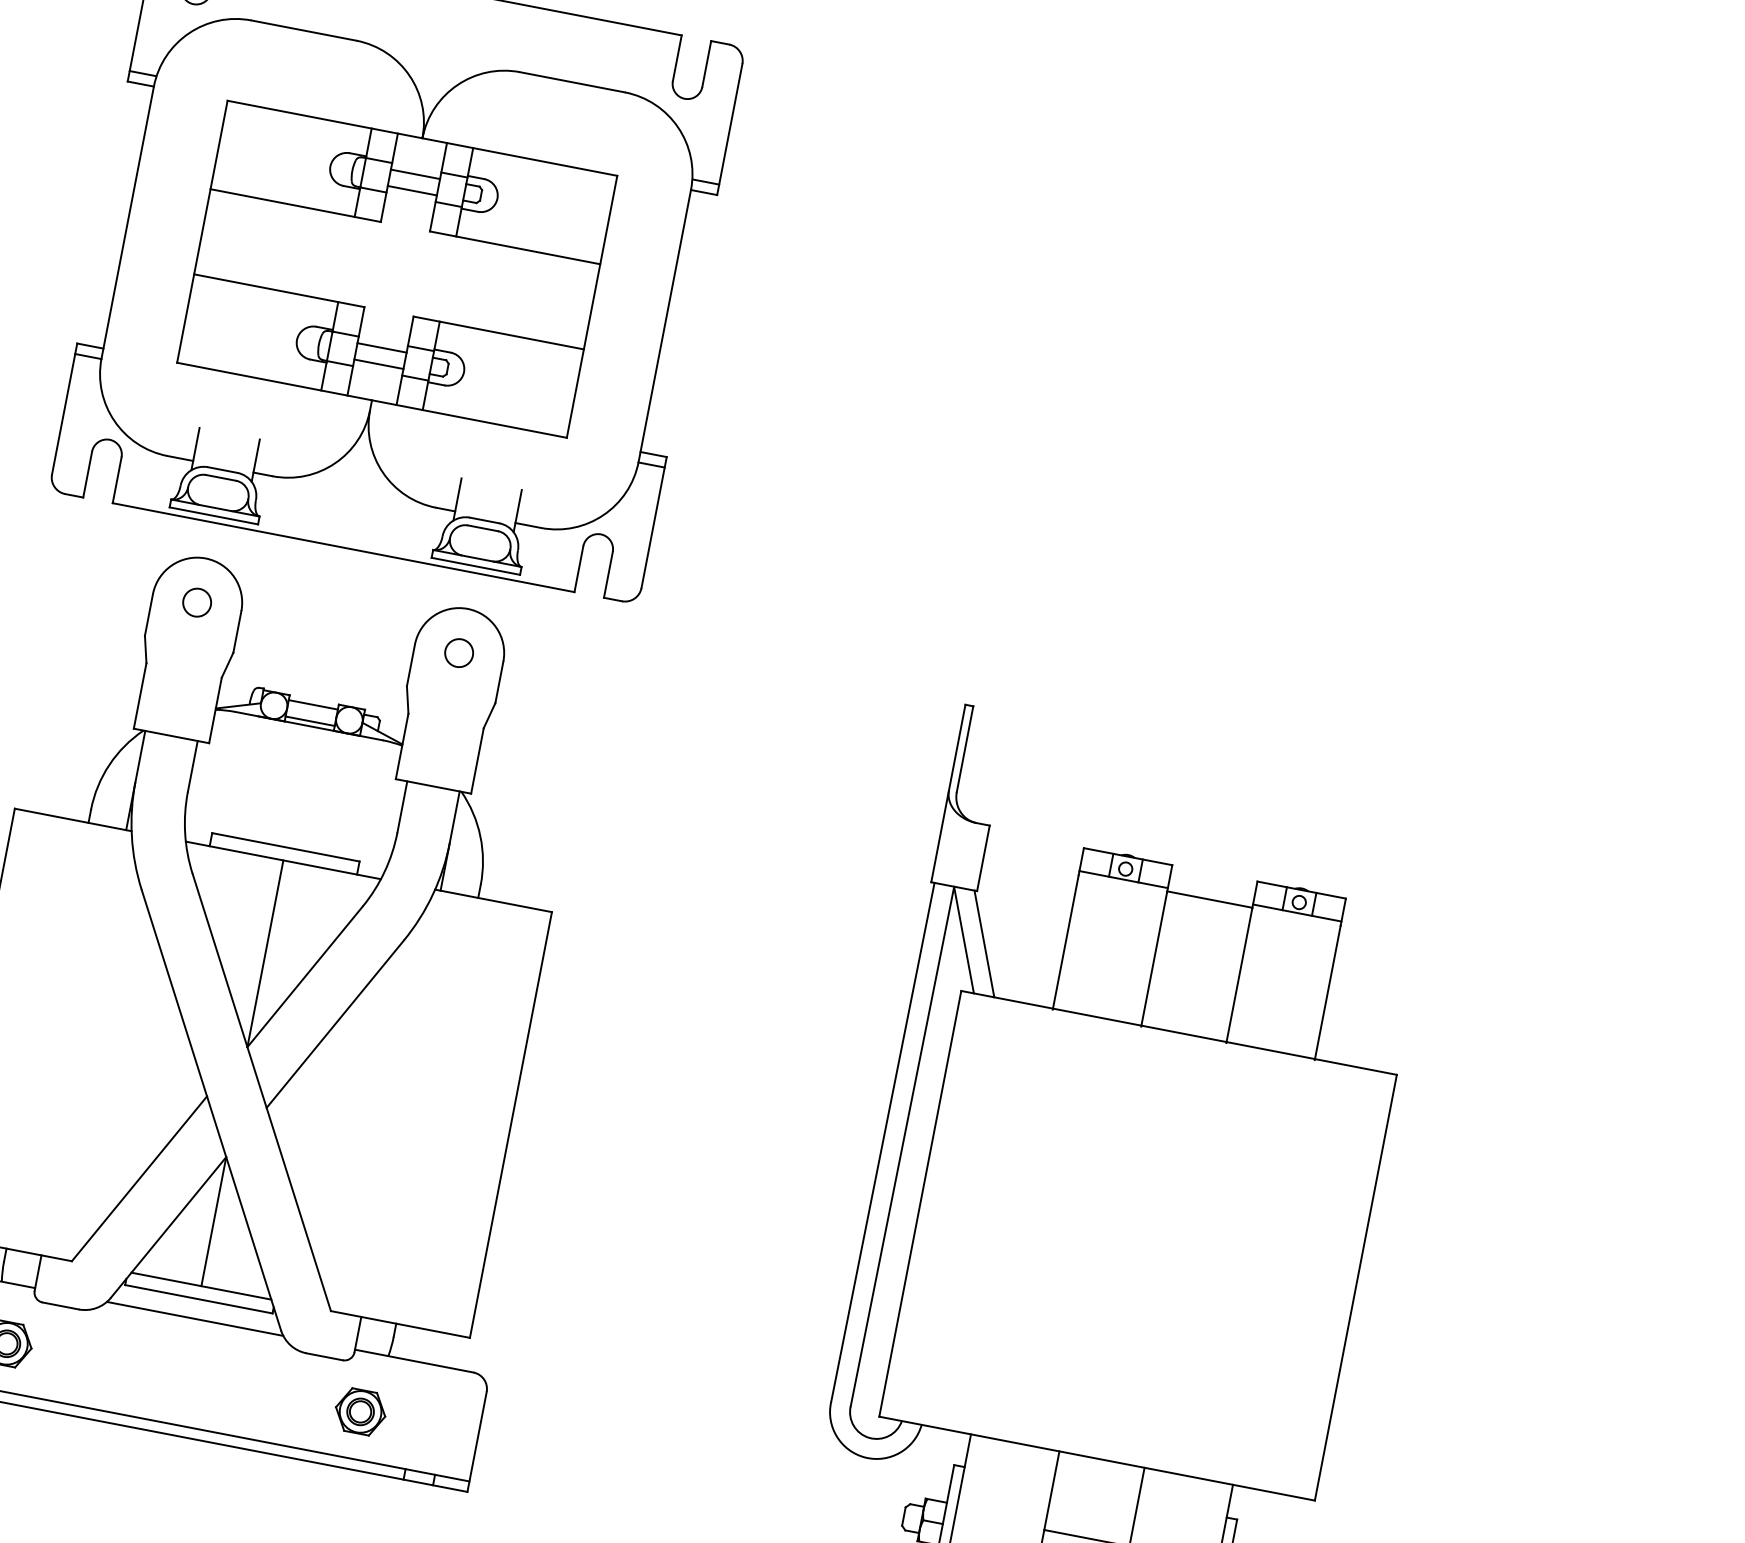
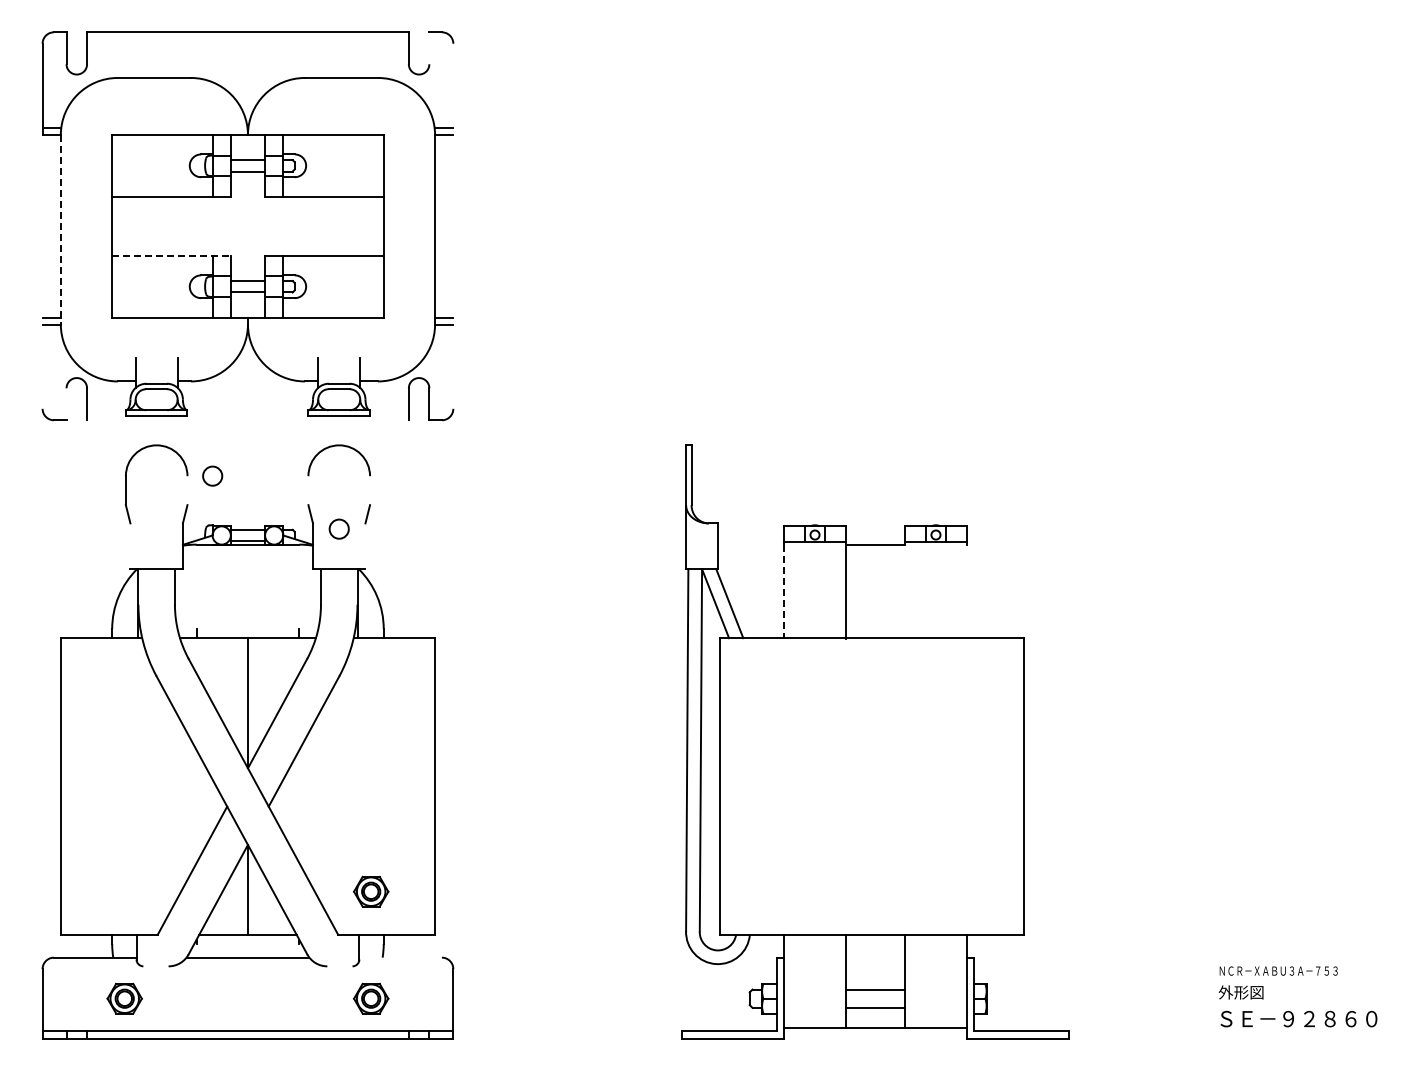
line: (706, 64) -> (429, 48), removed
line: (730, 129) -> (453, 89), removed
line: (127, 222) -> (60, 229), solid -> dashed
line: (280, 290) -> (172, 255), solid -> dashed
line: (64, 407) -> (42, 362), removed
line: (87, 474) -> (66, 404), removed
line: (654, 521) -> (453, 362), removed
line: (342, 547) -> (247, 420), removed
circle: (197, 601) -> (212, 475), moved
line: (237, 631) -> (187, 490), removed
circle: (458, 651) -> (338, 528), moved
line: (411, 665) -> (308, 490), removed
line: (500, 682) -> (370, 490), removed
line: (140, 696) -> (130, 546), removed
line: (477, 761) -> (365, 546), removed
line: (285, 847) -> (247, 629), removed
line: (1066, 943) -> (784, 592), solid -> dashed
line: (1239, 975) -> (905, 591), removed
line: (1327, 991) -> (966, 591), removed
part: (390, 1258) -> (371, 891), added
line: (198, 1298) -> (247, 943), removed
line: (59, 1306) -> (155, 966), removed
line: (324, 1356) -> (339, 966), removed
line: (414, 1360) -> (400, 957), removed

